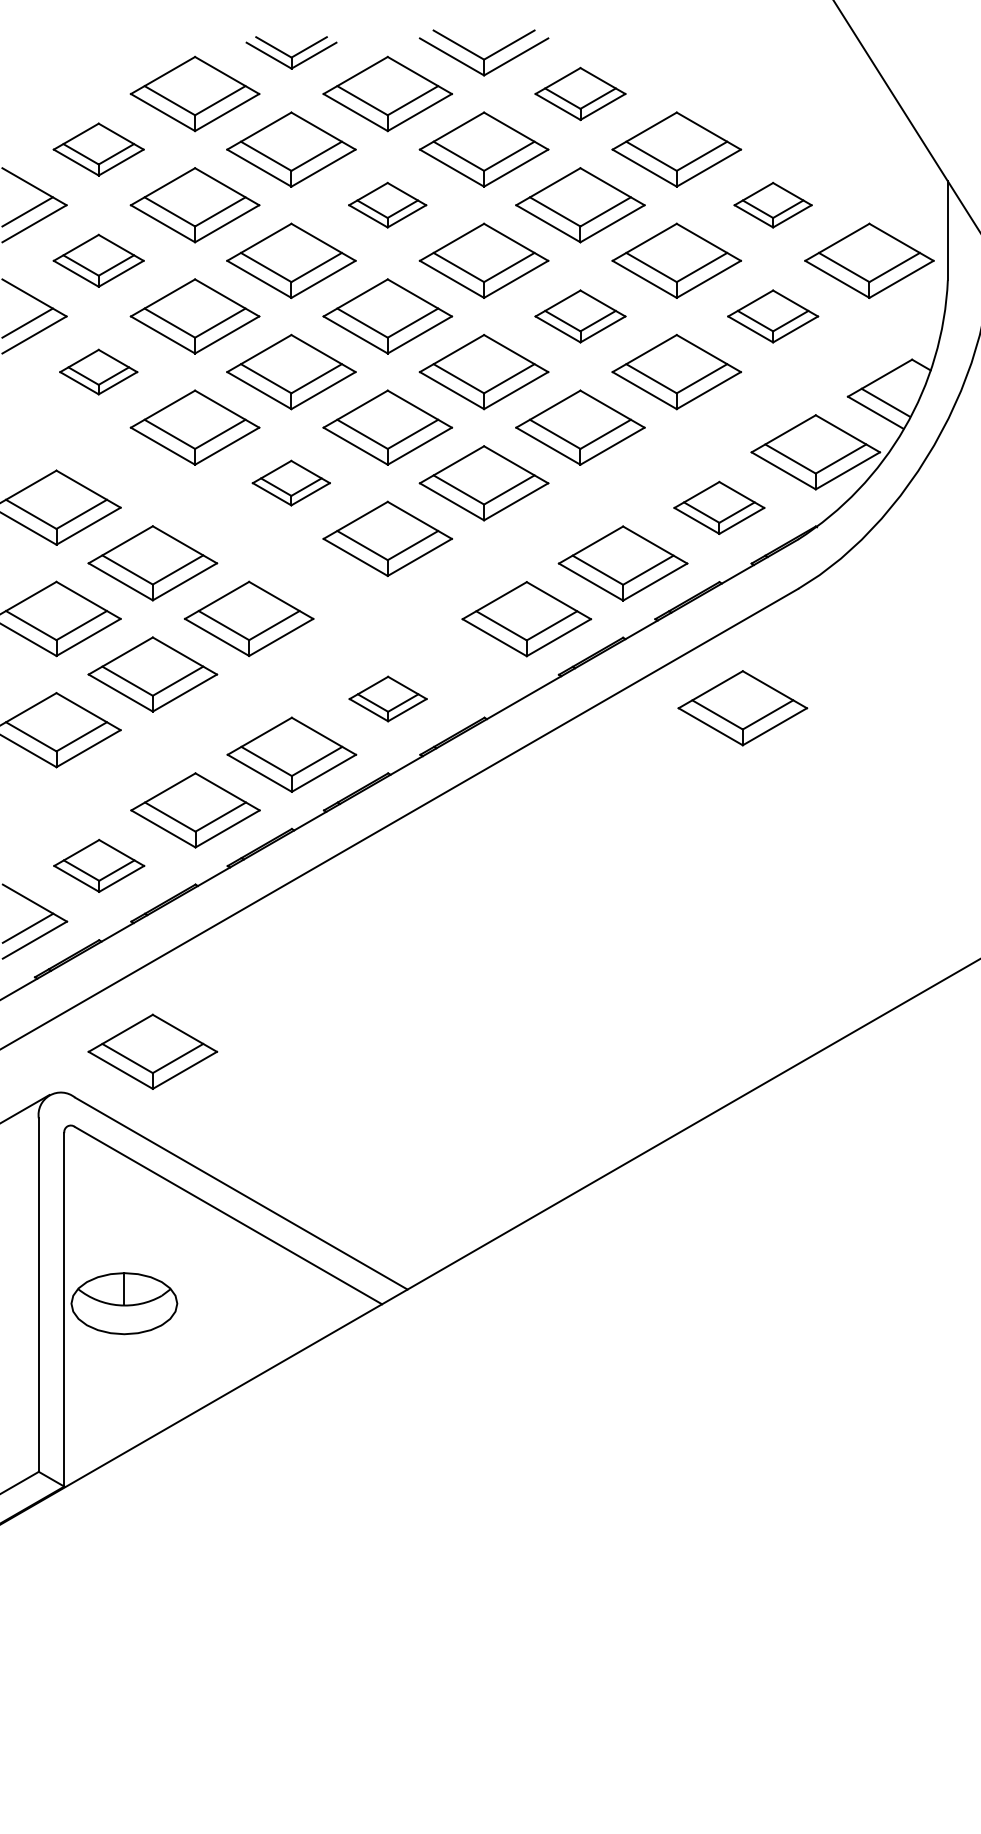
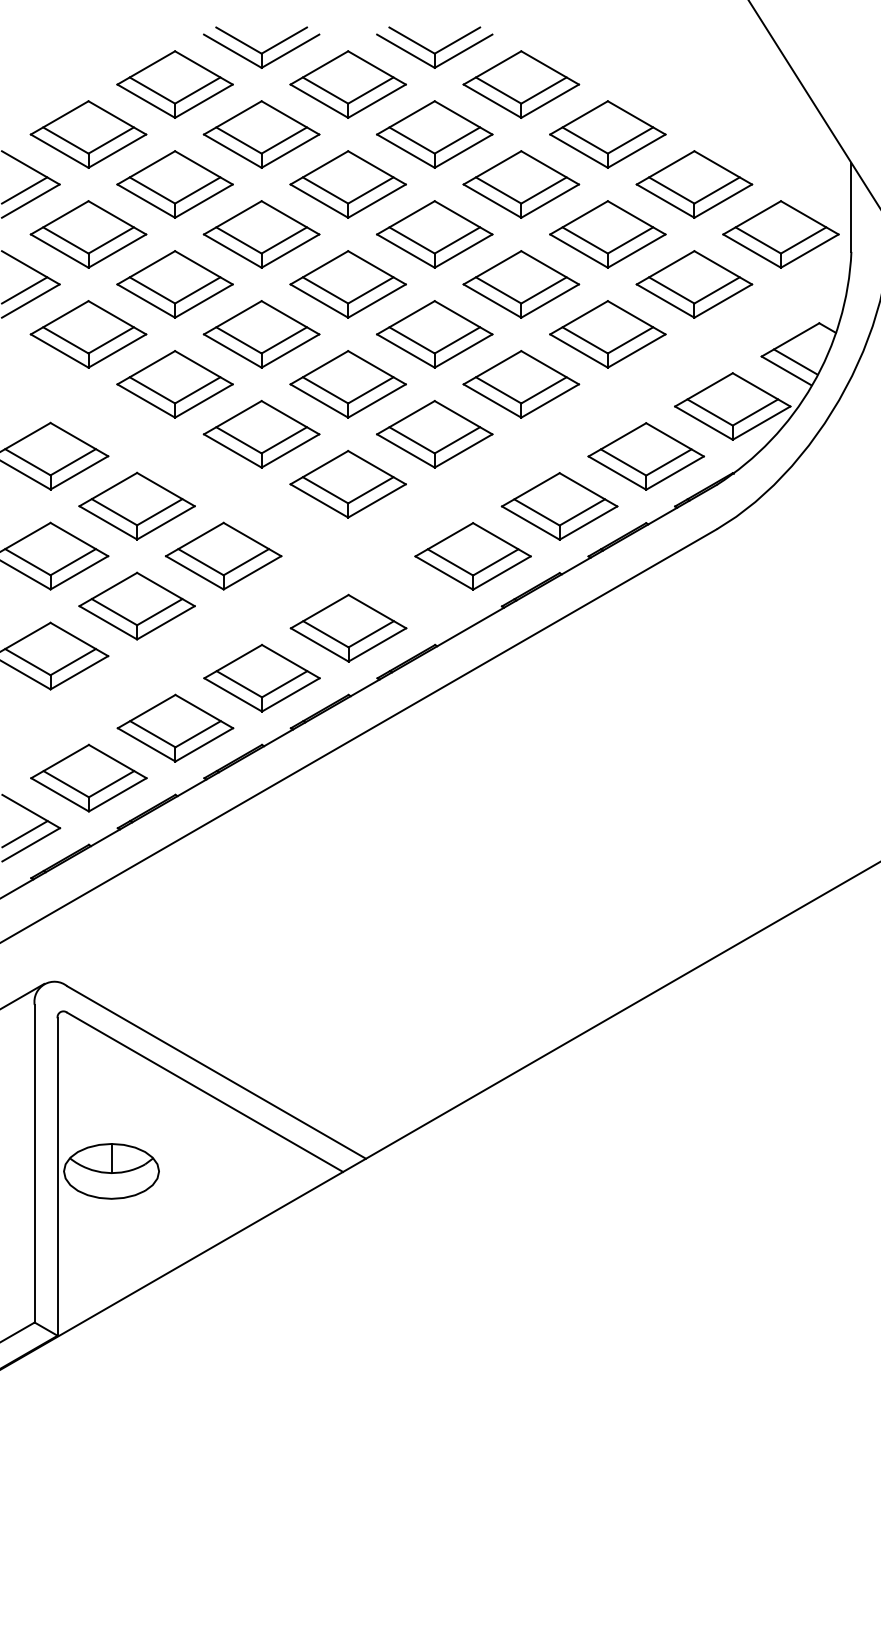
part: (291, 52) -> (261, 47), size x1.43
part: (580, 93) -> (521, 84), size x1.43
part: (98, 149) -> (88, 134), size x1.43
part: (386, 205) -> (347, 184), size x1.67
part: (773, 205) -> (694, 184), size x1.67
part: (98, 260) -> (88, 234), size x1.43
part: (580, 316) -> (521, 284), size x1.43
part: (773, 316) -> (694, 284), size x1.43
part: (98, 372) -> (88, 334), size x1.67
part: (291, 482) -> (261, 433), size x1.67
part: (718, 507) -> (645, 456), size x1.43
part: (388, 698) -> (348, 627), size x1.67
part: (742, 708) -> (666, 636), removed
part: (98, 865) -> (88, 777), size x1.43
part: (152, 1051) -> (136, 944), removed

